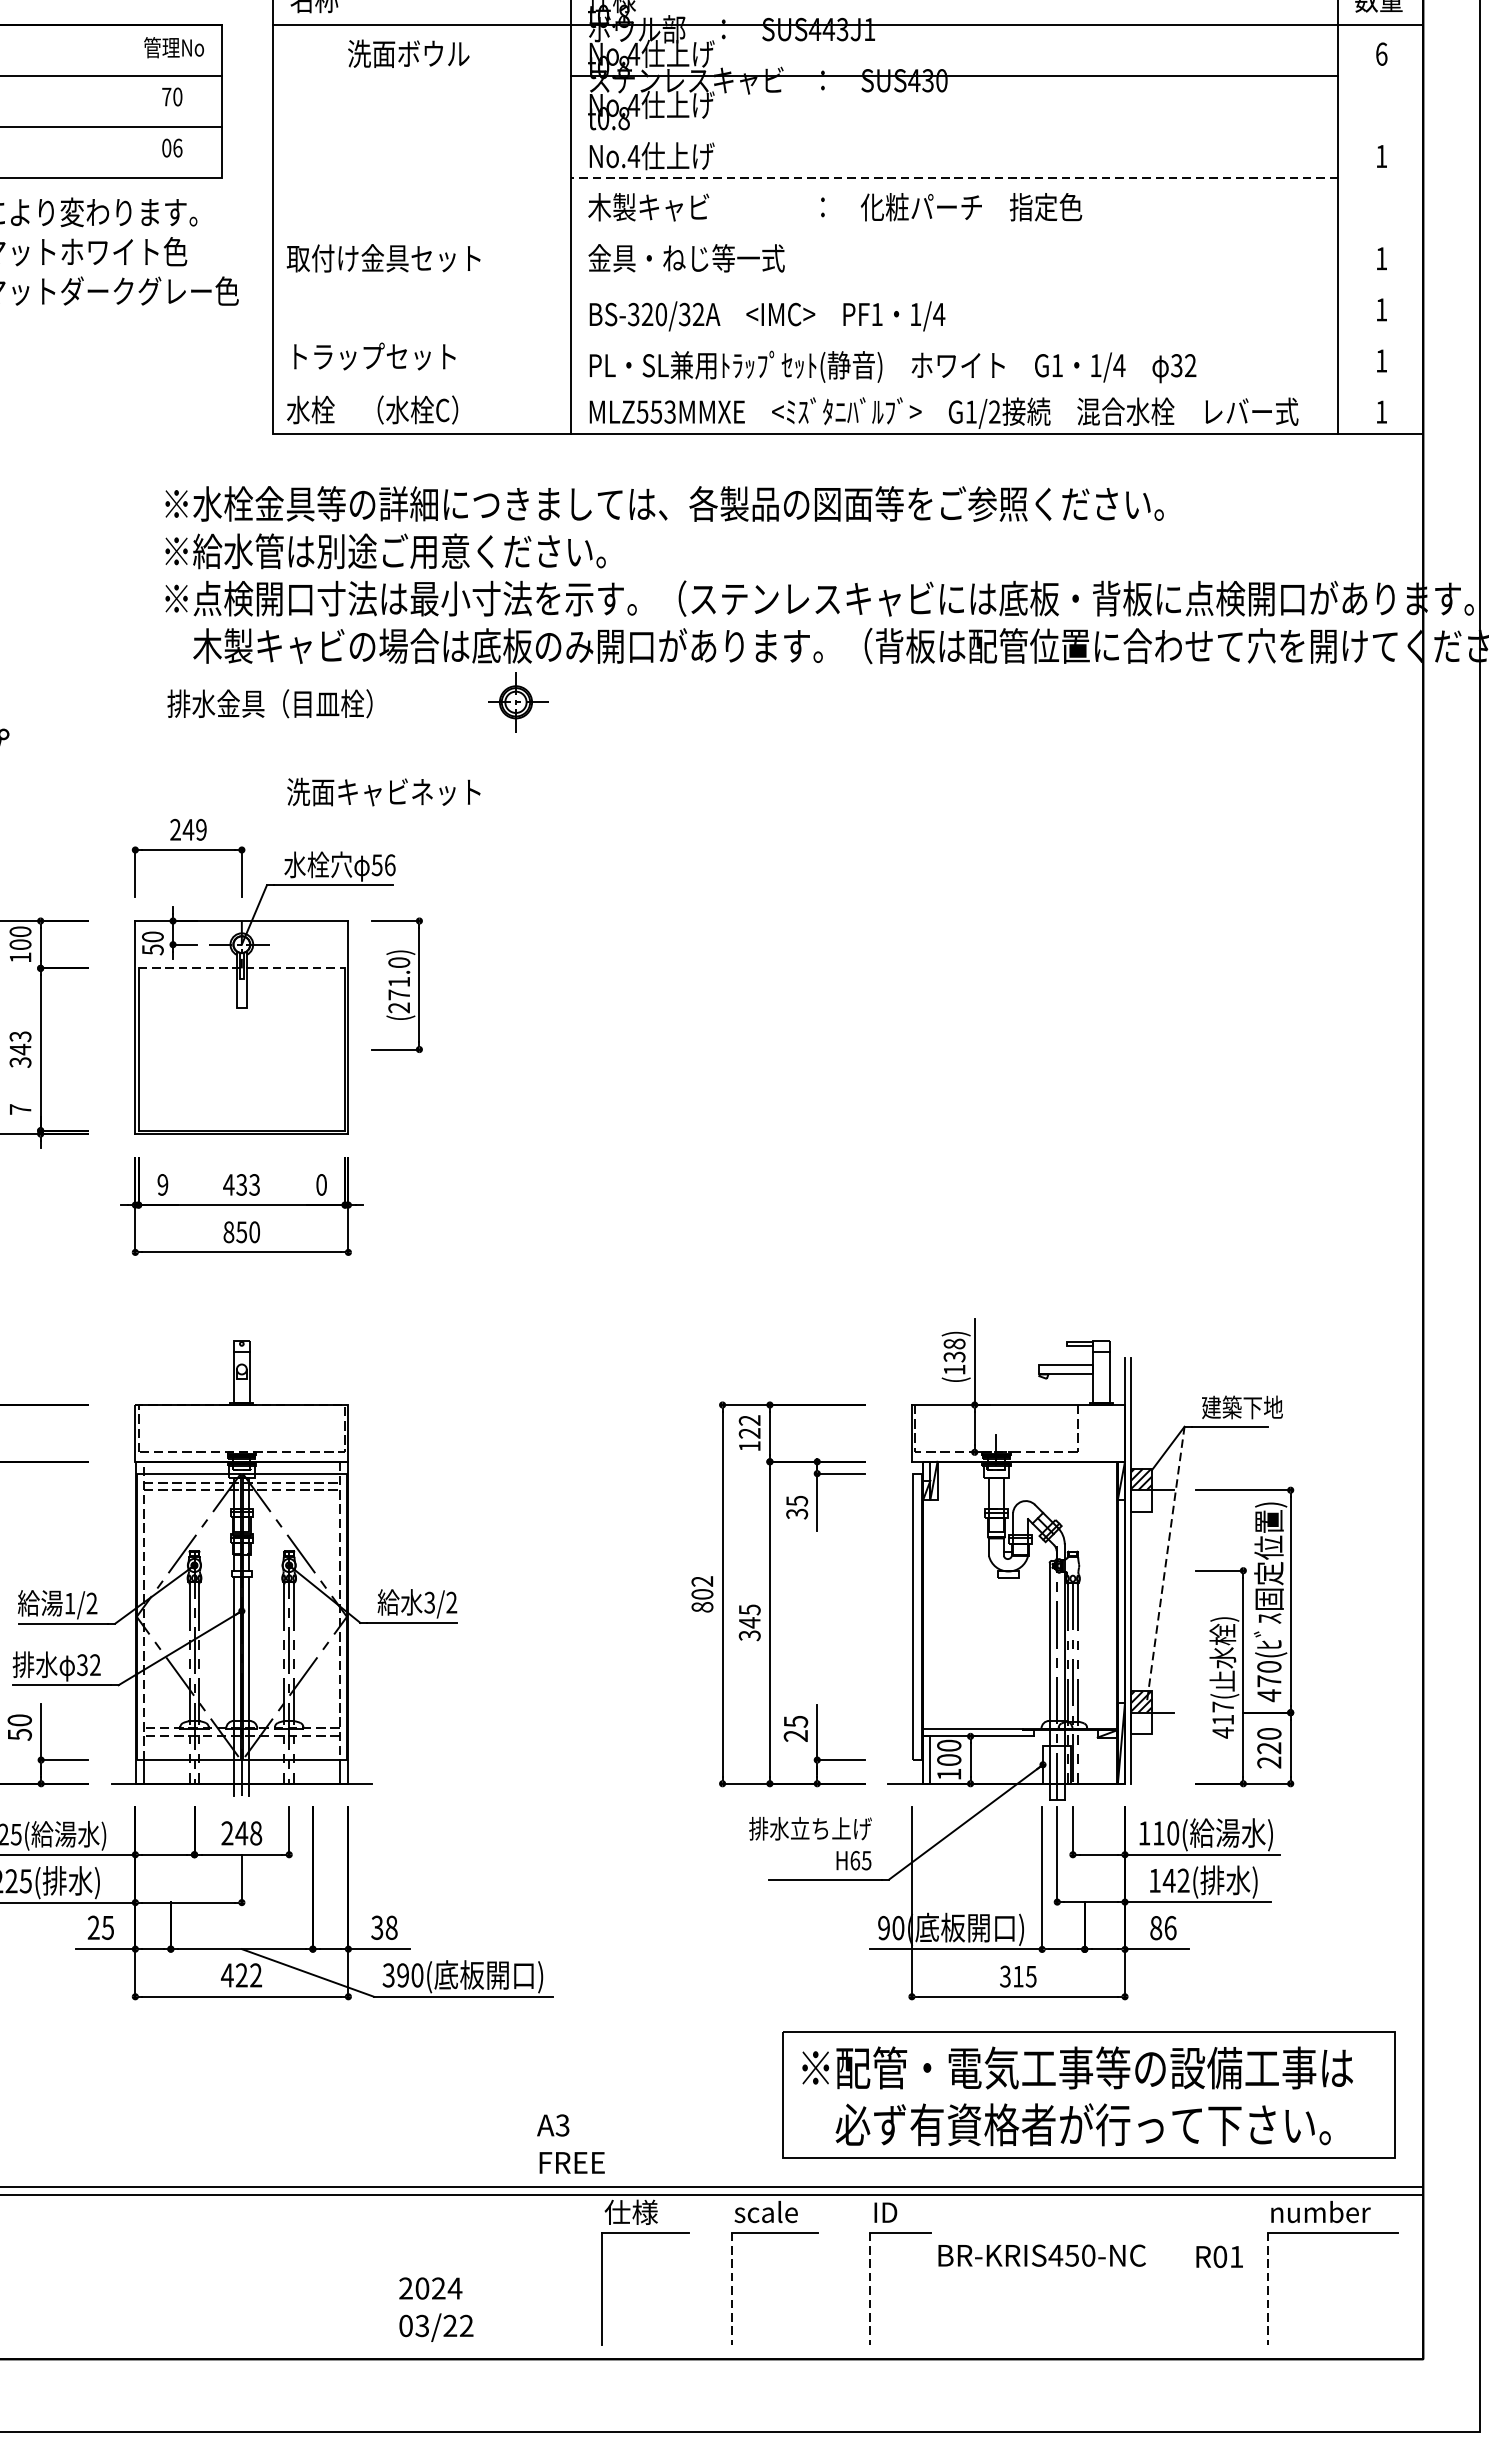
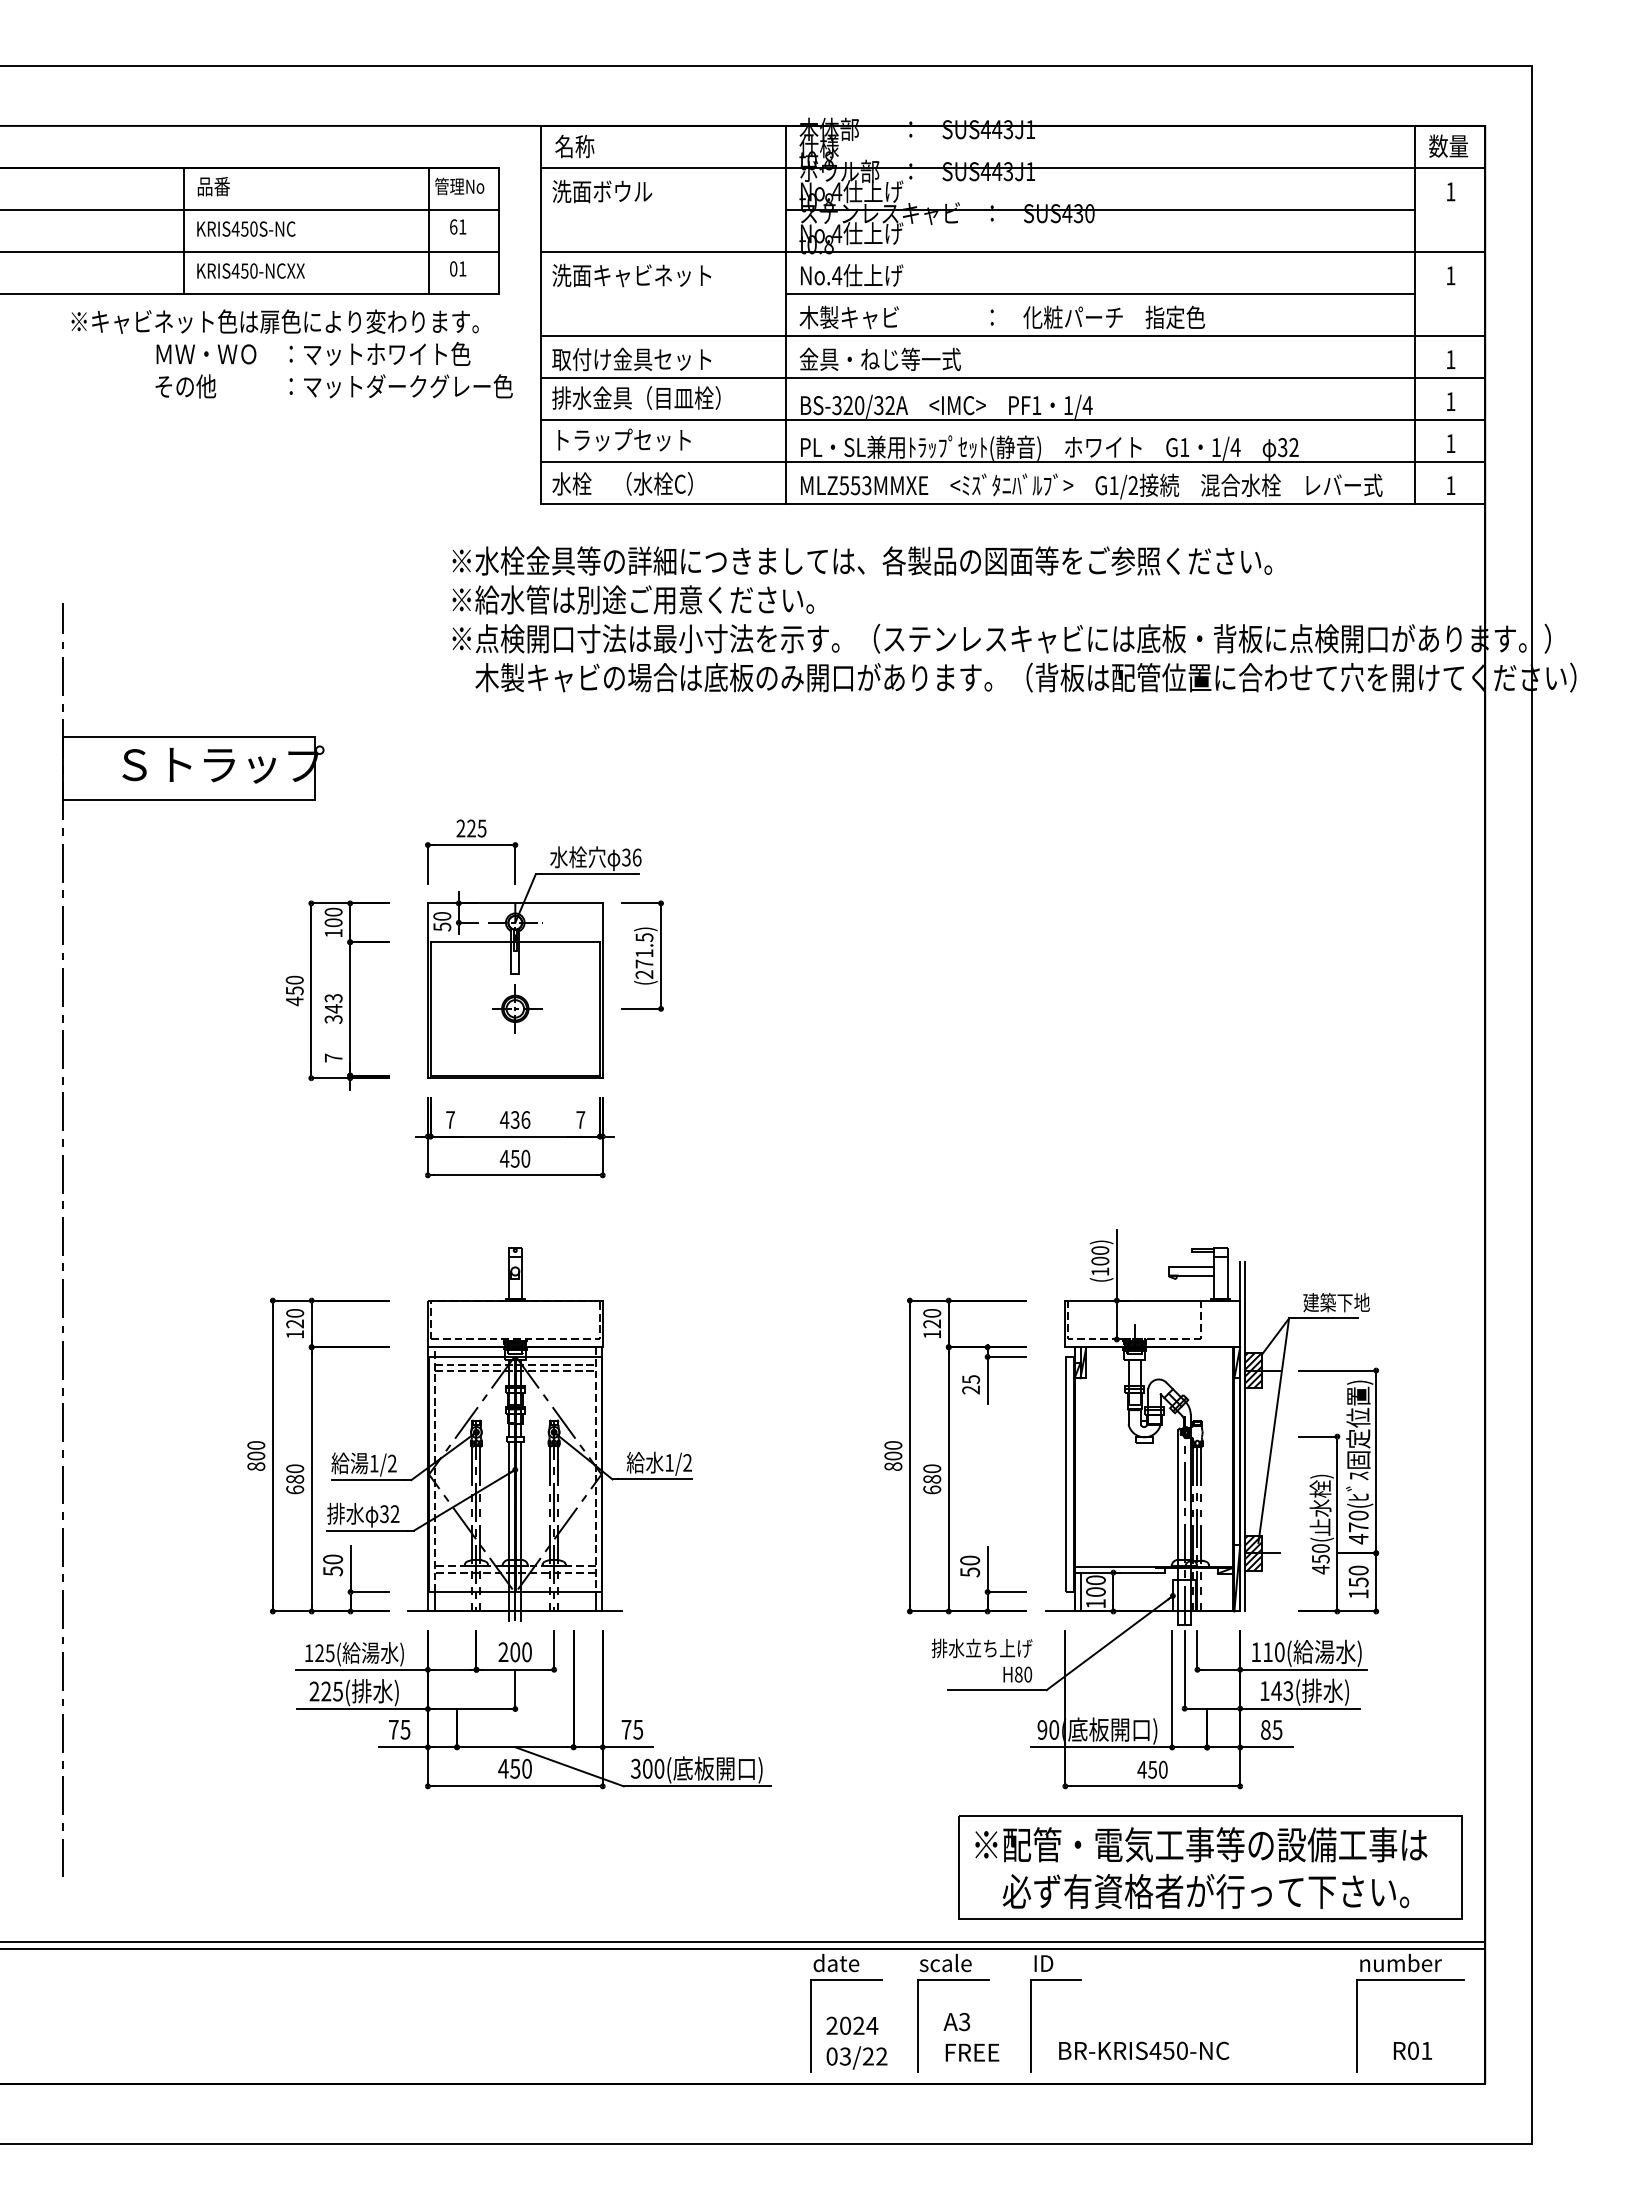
text: (408, 53) -> (602, 191), moved
text: (1381, 53) -> (1450, 191), 6 -> 1
text: (172, 96) -> (458, 226), 70 -> 61
line: (137, 101) -> (429, 230), added
line: (847, 126) -> (1012, 251), added
text: (177, 147) -> (462, 268), 06 -> 01
line: (954, 178) -> (1100, 293), dashed -> solid
line: (847, 229) -> (1012, 335), added
line: (847, 280) -> (1012, 377), added
line: (847, 331) -> (1012, 419), added
line: (847, 382) -> (1012, 461), added
part: (518, 701) -> (517, 1008), moved
text: (270, 703) -> (636, 397), moved
text: (383, 792) -> (631, 275), moved
text: (194, 829) -> (476, 828), 249 -> 225
text: (377, 863) -> (626, 856), 56 -> 36
text: (399, 962) -> (644, 937), (271.0) -> (271.5)
line: (242, 968) -> (515, 942), dashed -> solid
text: (162, 1184) -> (450, 1119), 9 -> 7
text: (254, 1184) -> (525, 1119), 433 -> 436
text: (321, 1184) -> (580, 1119), 0 -> 7
text: (228, 1231) -> (504, 1158), 850 -> 450
text: (954, 1350) -> (1100, 1255), (138) -> (100)
text: (750, 1420) -> (932, 1313), 122 -> 120
hatch: (1141, 1501) -> (1253, 1379), added
text: (797, 1513) -> (971, 1389), 35 -> 25
line: (1165, 1563) -> (1273, 1430), dashed -> solid
text: (702, 1581) -> (893, 1445), 802 -> 800
text: (429, 1602) -> (669, 1462), 3/2 -> 1/2
text: (750, 1622) -> (932, 1479), 345 -> 680
text: (1222, 1713) -> (1320, 1553), 417( -> 450(
hatch: (1141, 1722) -> (1253, 1561), added
text: (796, 1728) -> (970, 1566), 25 -> 50
text: (1269, 1754) -> (1358, 1587), 220 -> 150
text: (248, 1833) -> (520, 1652), 248 -> 200
text: (860, 1860) -> (1023, 1674), H65 -> H80
text: (1183, 1881) -> (1288, 1691), 142( -> 143(
text: (93, 1927) -> (393, 1729), 25 -> 75
text: (384, 1927) -> (632, 1729), 38 -> 75
text: (1170, 1927) -> (1277, 1729), 86 -> 85
text: (248, 1975) -> (520, 1768), 422 -> 450
text: (402, 1975) -> (647, 1768), 390( -> 300(
text: (1018, 1976) -> (1152, 1769), 315 -> 450
text: (571, 2143) -> (971, 2036), moved
text: (633, 2211) -> (836, 1962), 仕様 -> date
text: (1042, 2255) -> (1144, 2050), moved
text: (1219, 2256) -> (1412, 2050), moved
line: (731, 2289) -> (917, 2026), dashed -> solid
line: (870, 2289) -> (1031, 2026), dashed -> solid
line: (1267, 2289) -> (1357, 2026), dashed -> solid
text: (435, 2308) -> (856, 2042), moved

